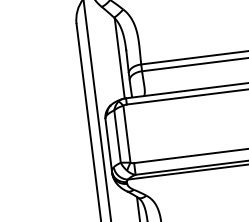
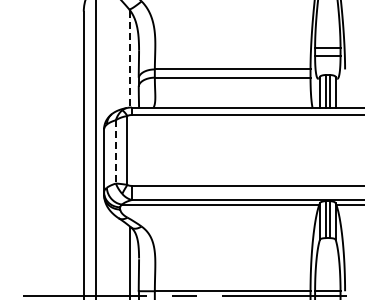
line: (120, 58) -> (130, 59), solid -> dashed
line: (117, 136) -> (115, 151), solid -> dashed

